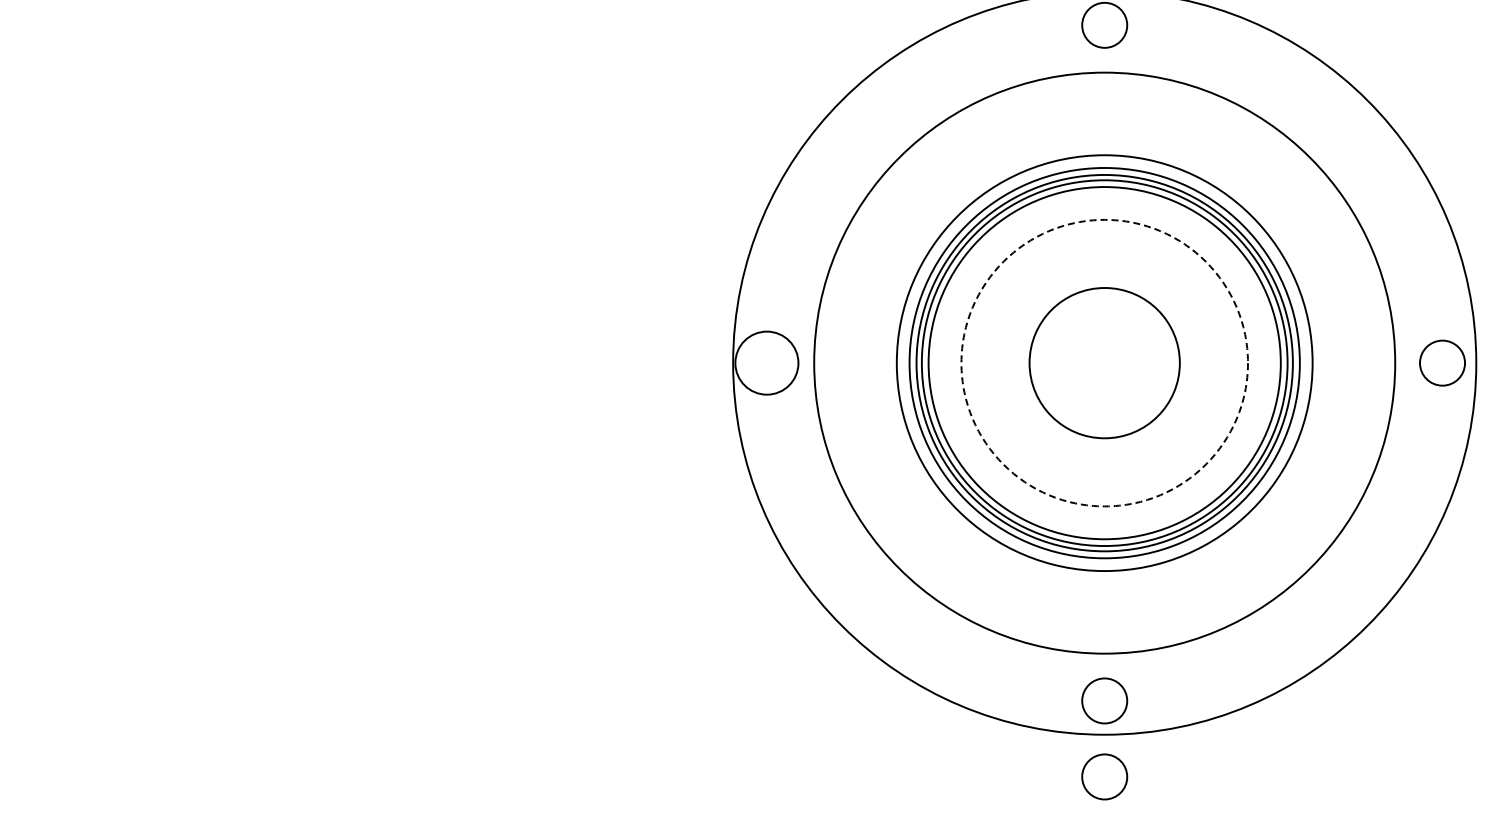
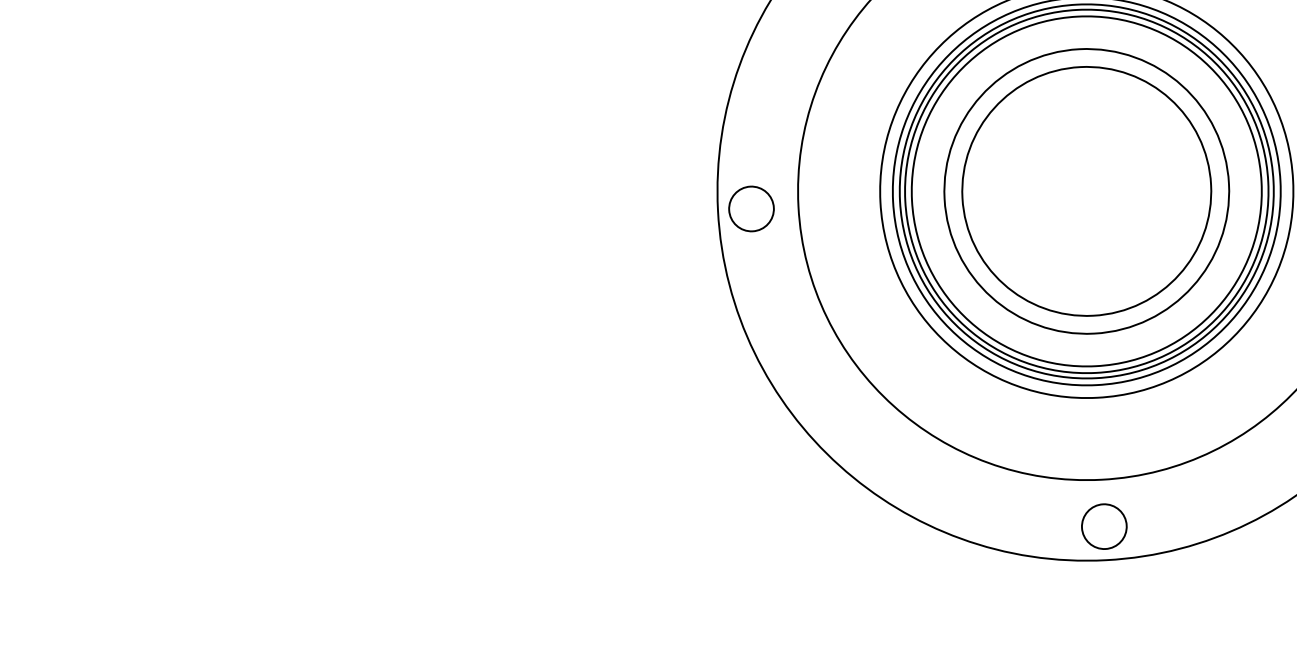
circle: (766, 362) -> (751, 208), size x0.71
circle: (1104, 362) -> (1086, 190), dashed -> solid
circle: (1104, 362) -> (1086, 190), size x1.67
circle: (1104, 776) -> (1108, 601), removed

